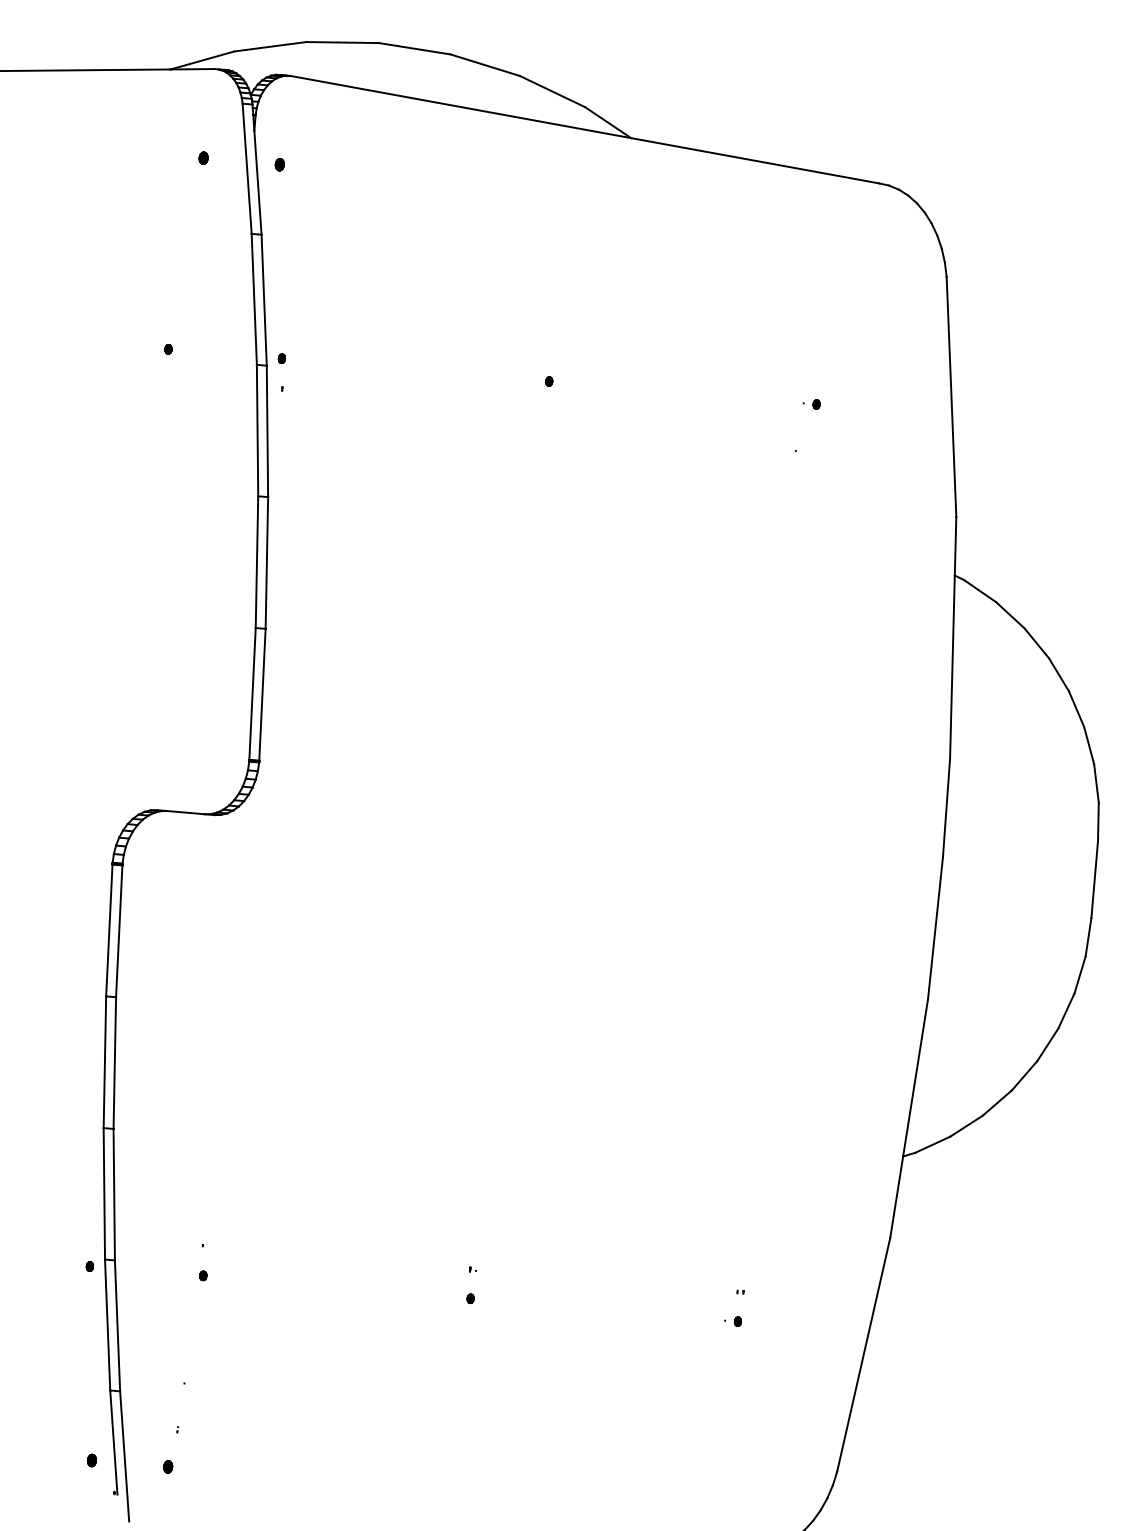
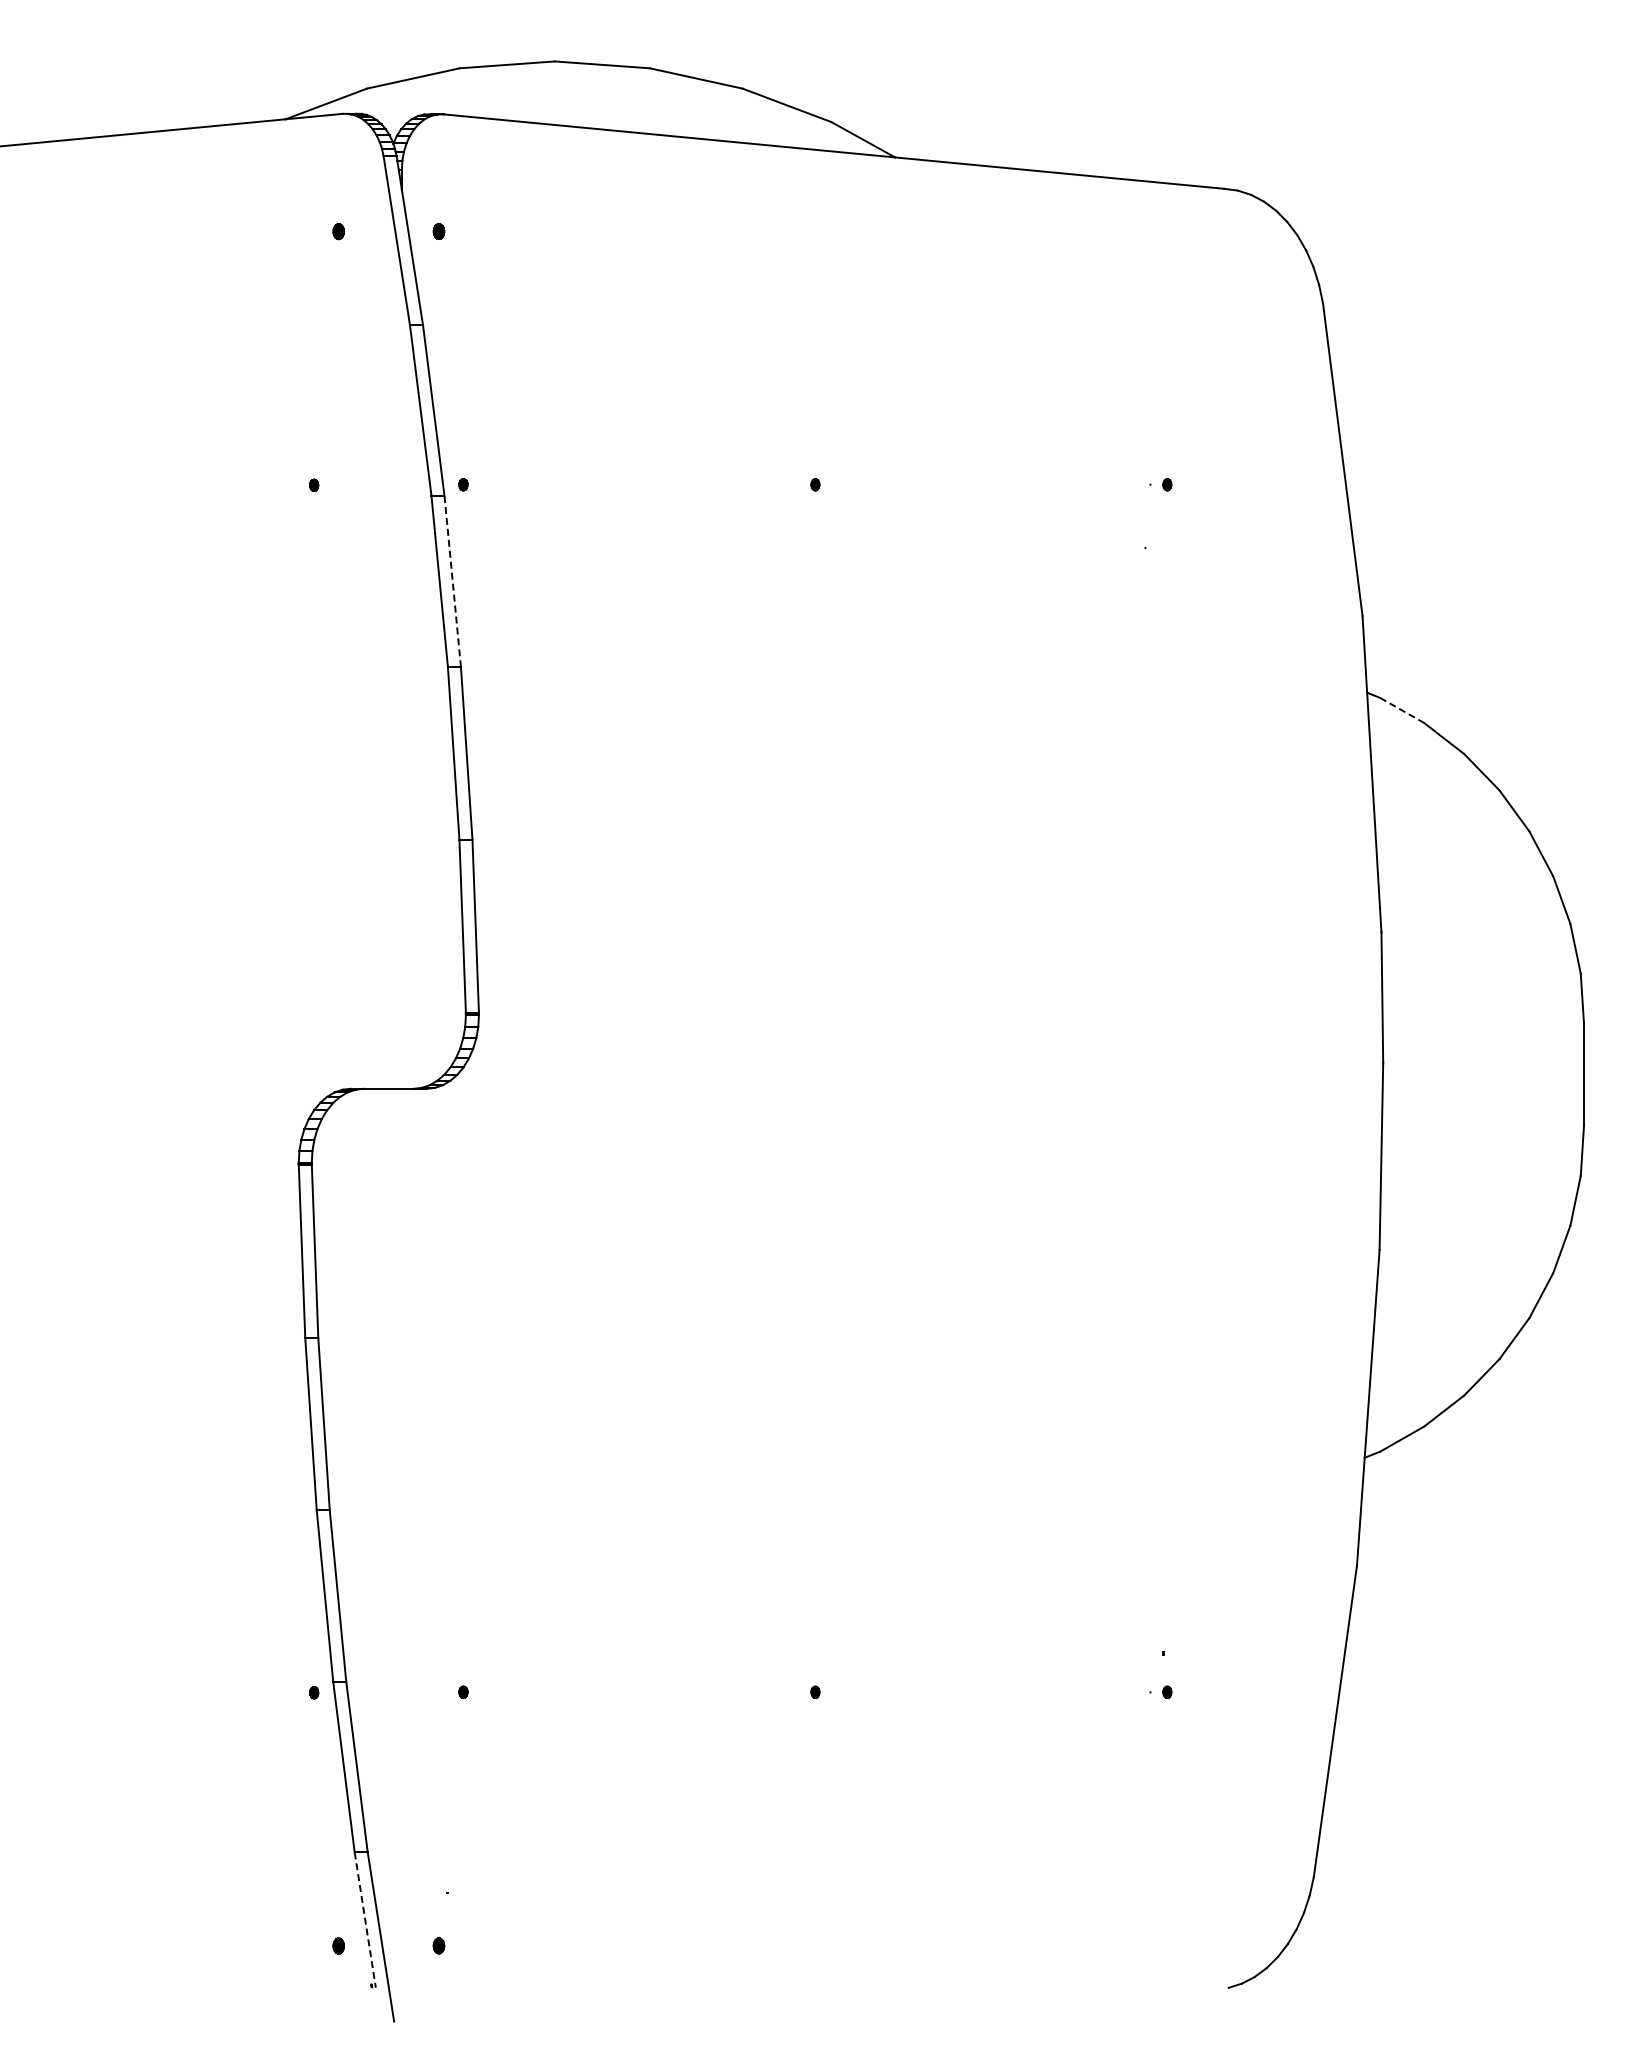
line: (267, 430) -> (452, 580), solid -> dashed
line: (980, 591) -> (1402, 710), solid -> dashed
line: (113, 1442) -> (365, 1920), solid -> dashed

